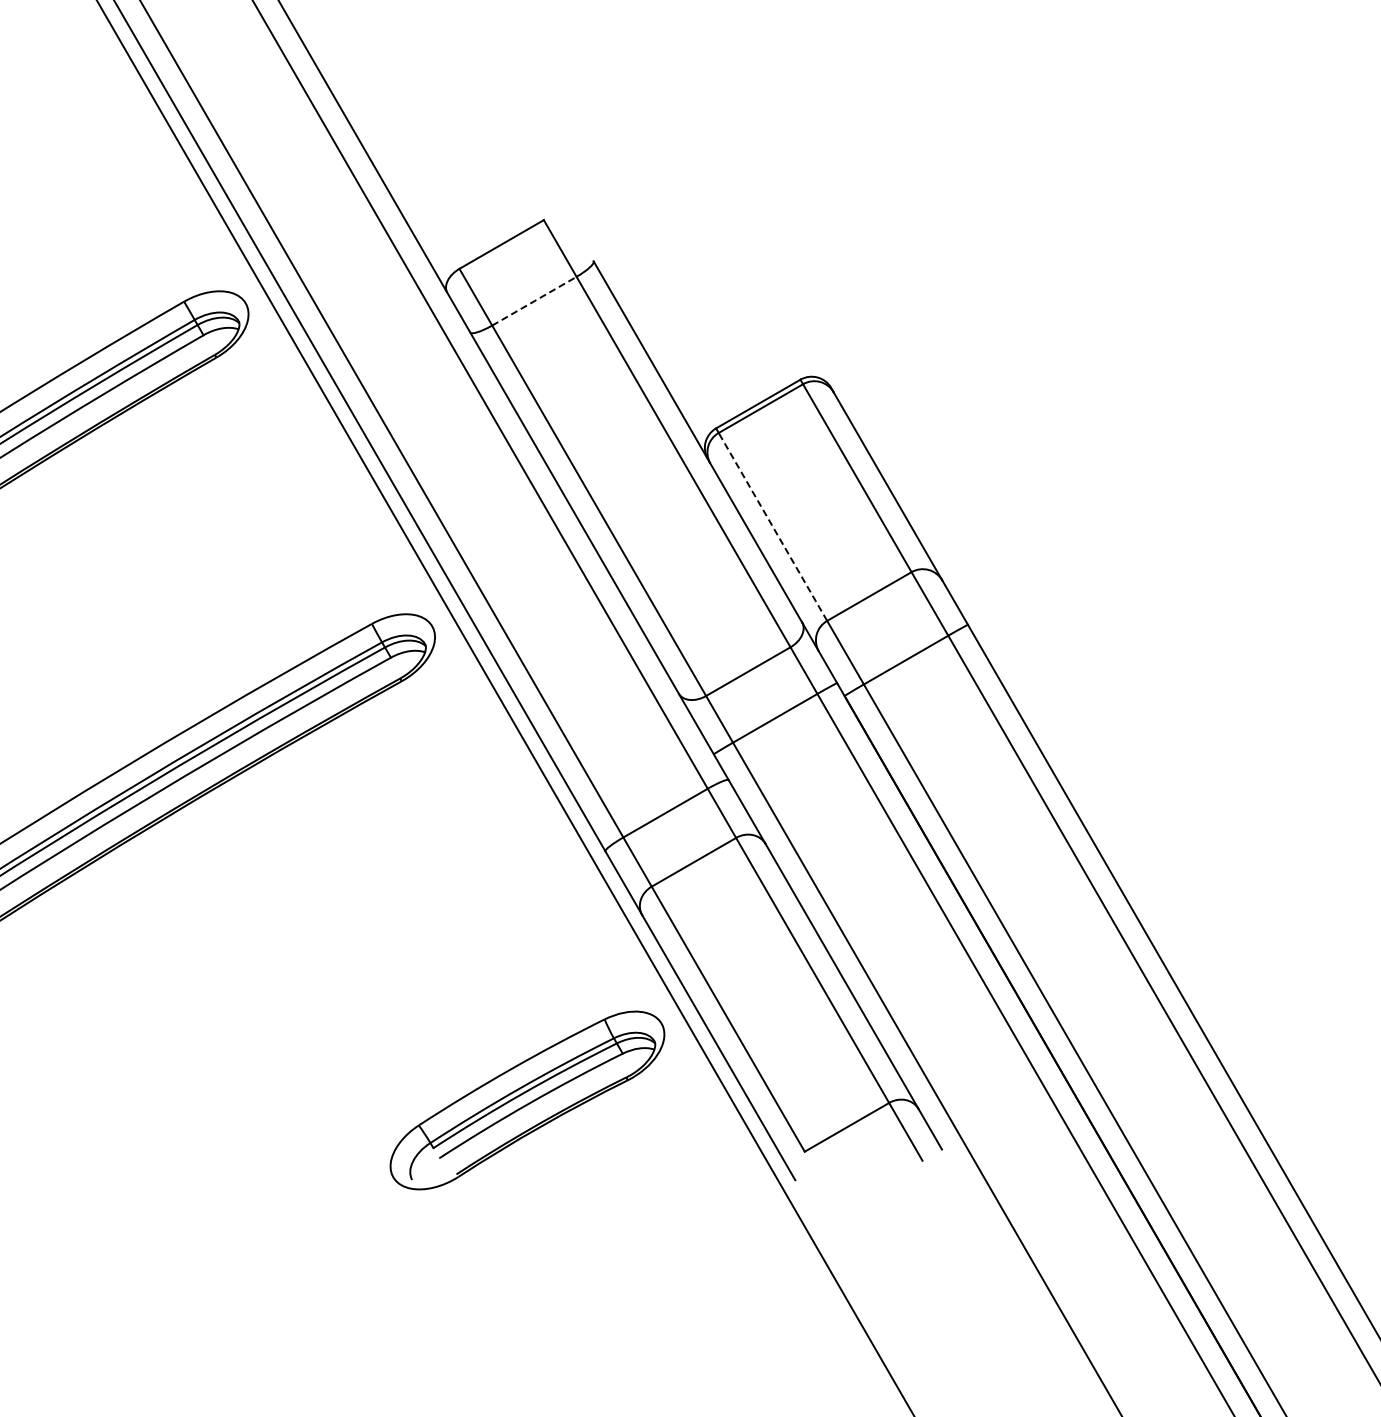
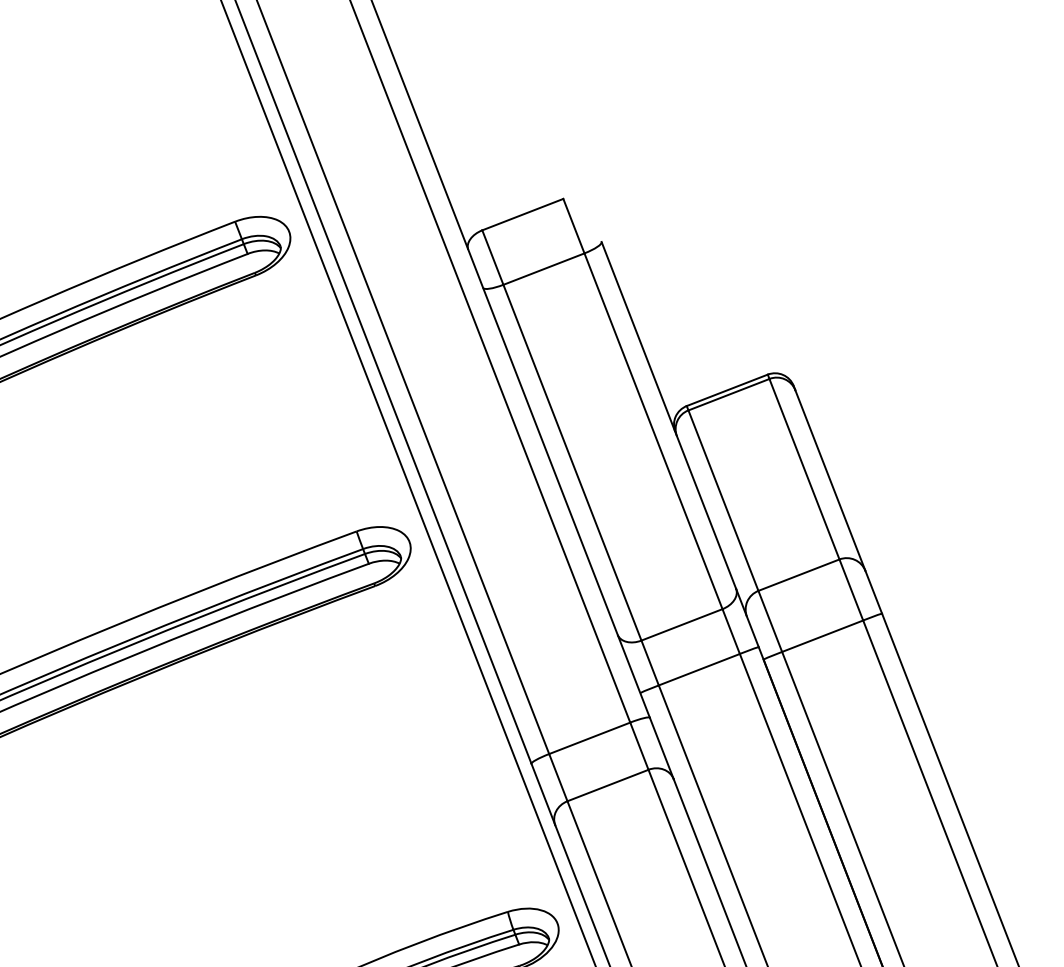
line: (534, 301) -> (544, 269), dashed -> solid
line: (772, 526) -> (723, 500), dashed -> solid

